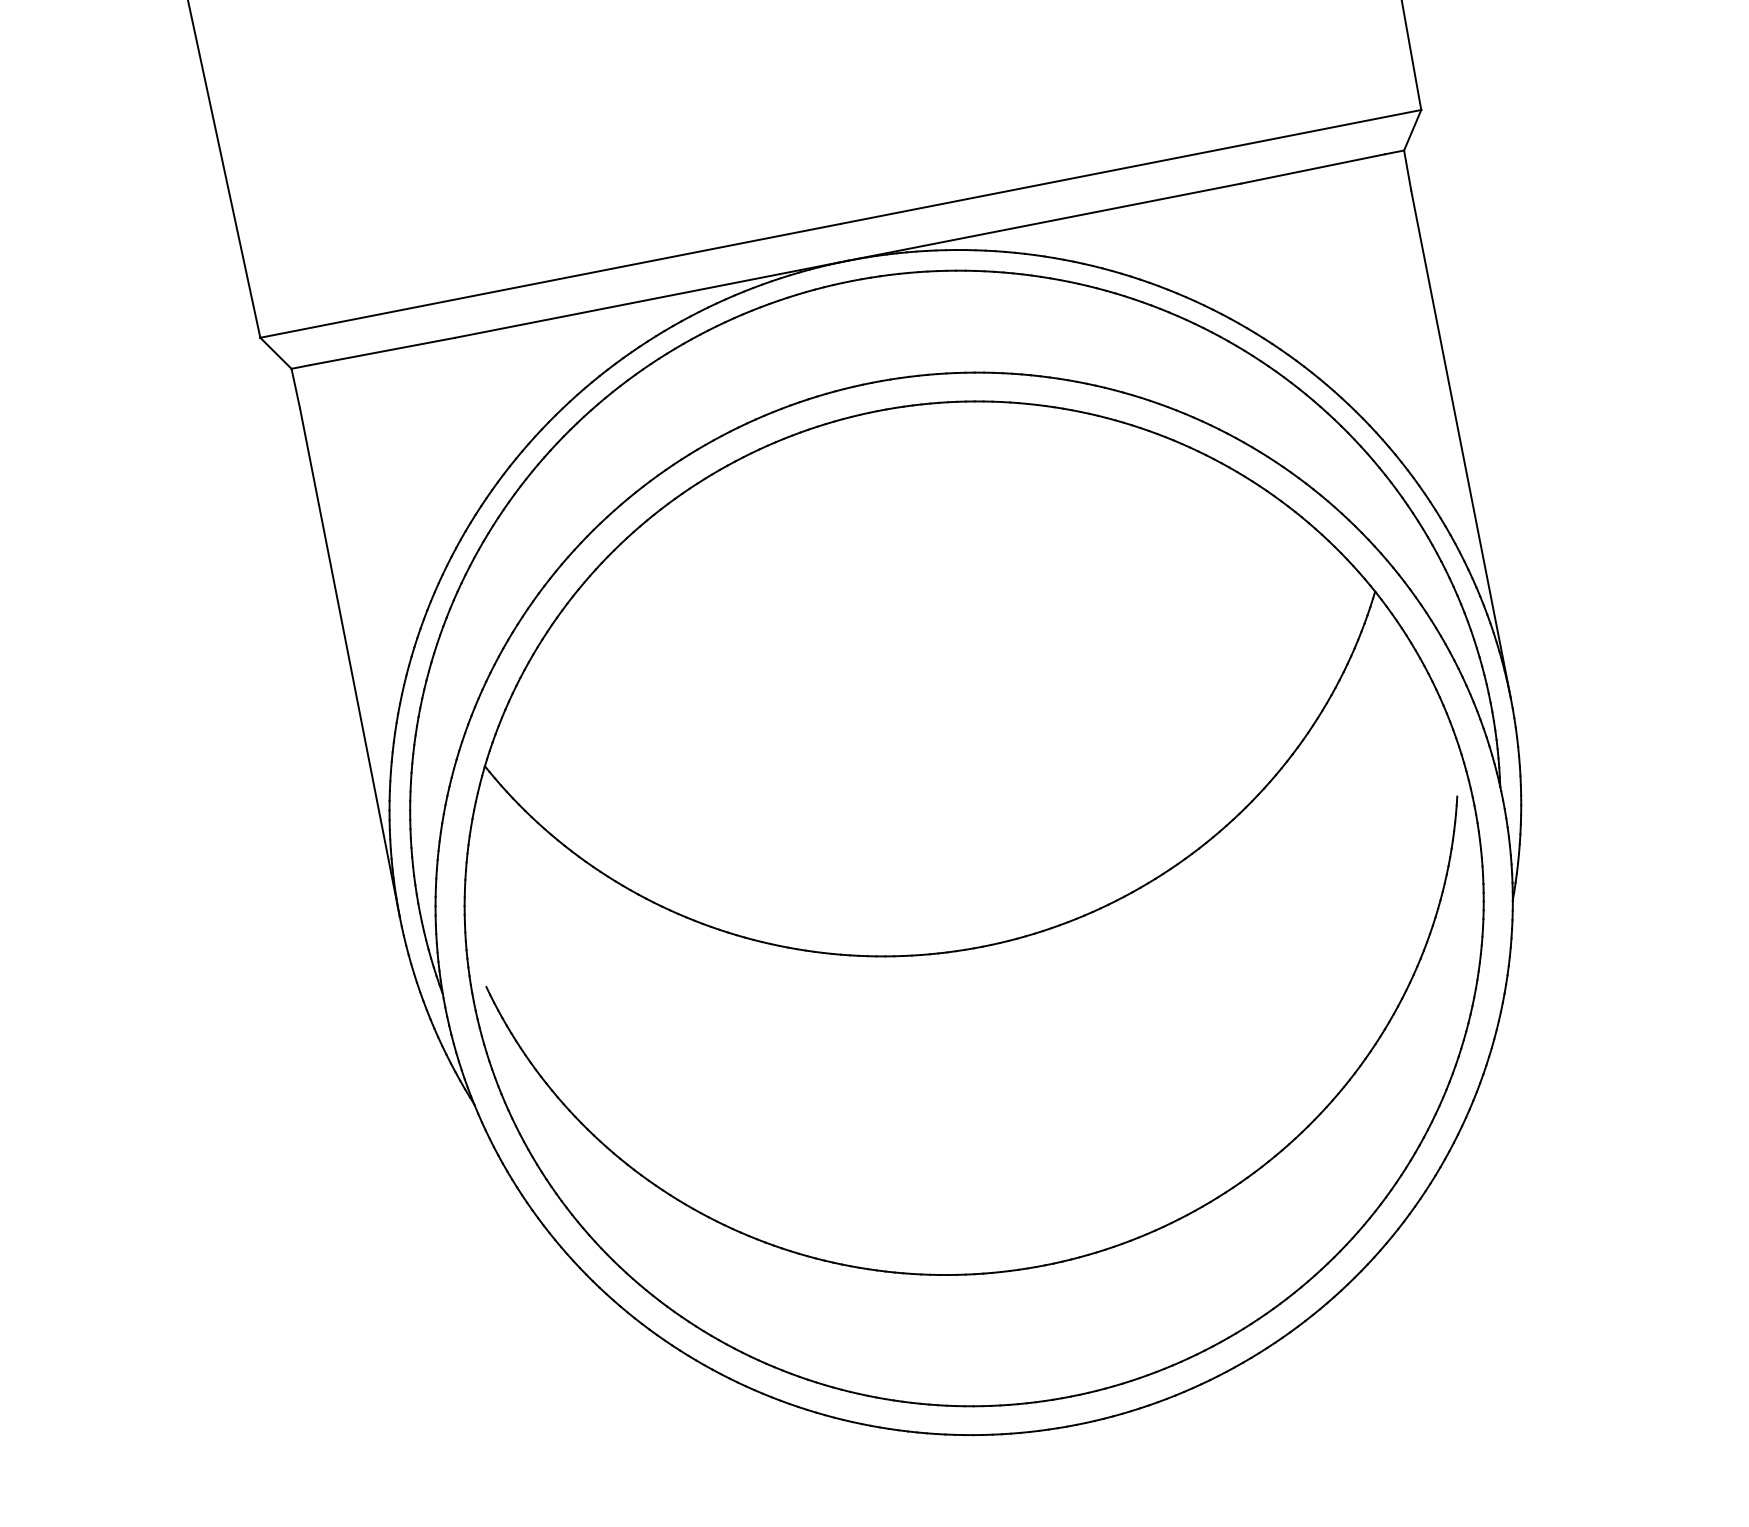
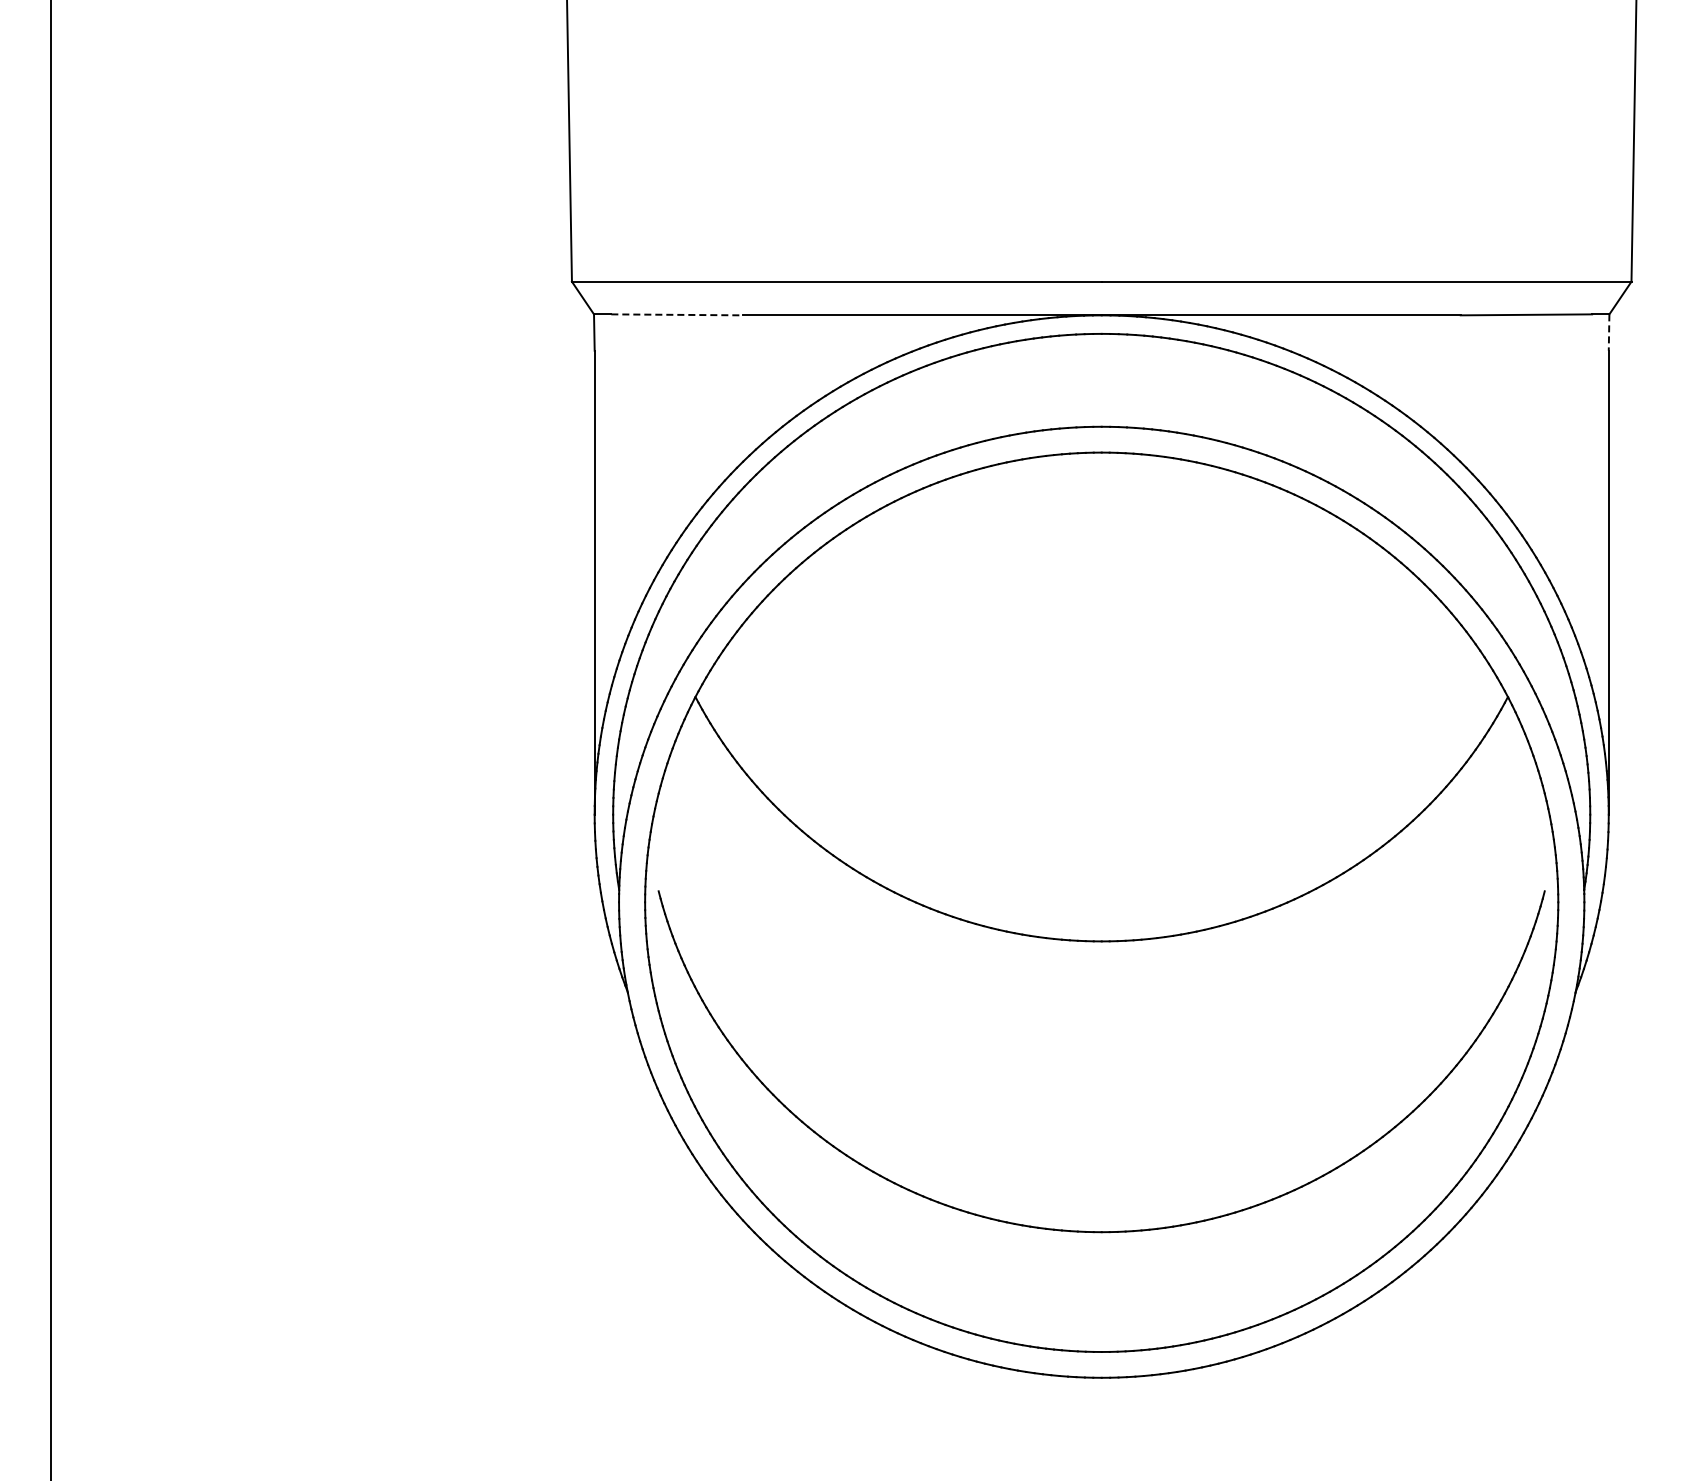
line: (1408, 171) -> (1609, 333), solid -> dashed
line: (383, 351) -> (677, 314), solid -> dashed

